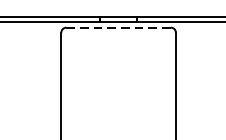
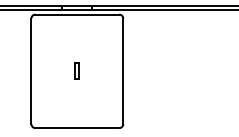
line: (118, 27) -> (77, 14), dashed -> solid
part: (117, 97) -> (76, 70), added

